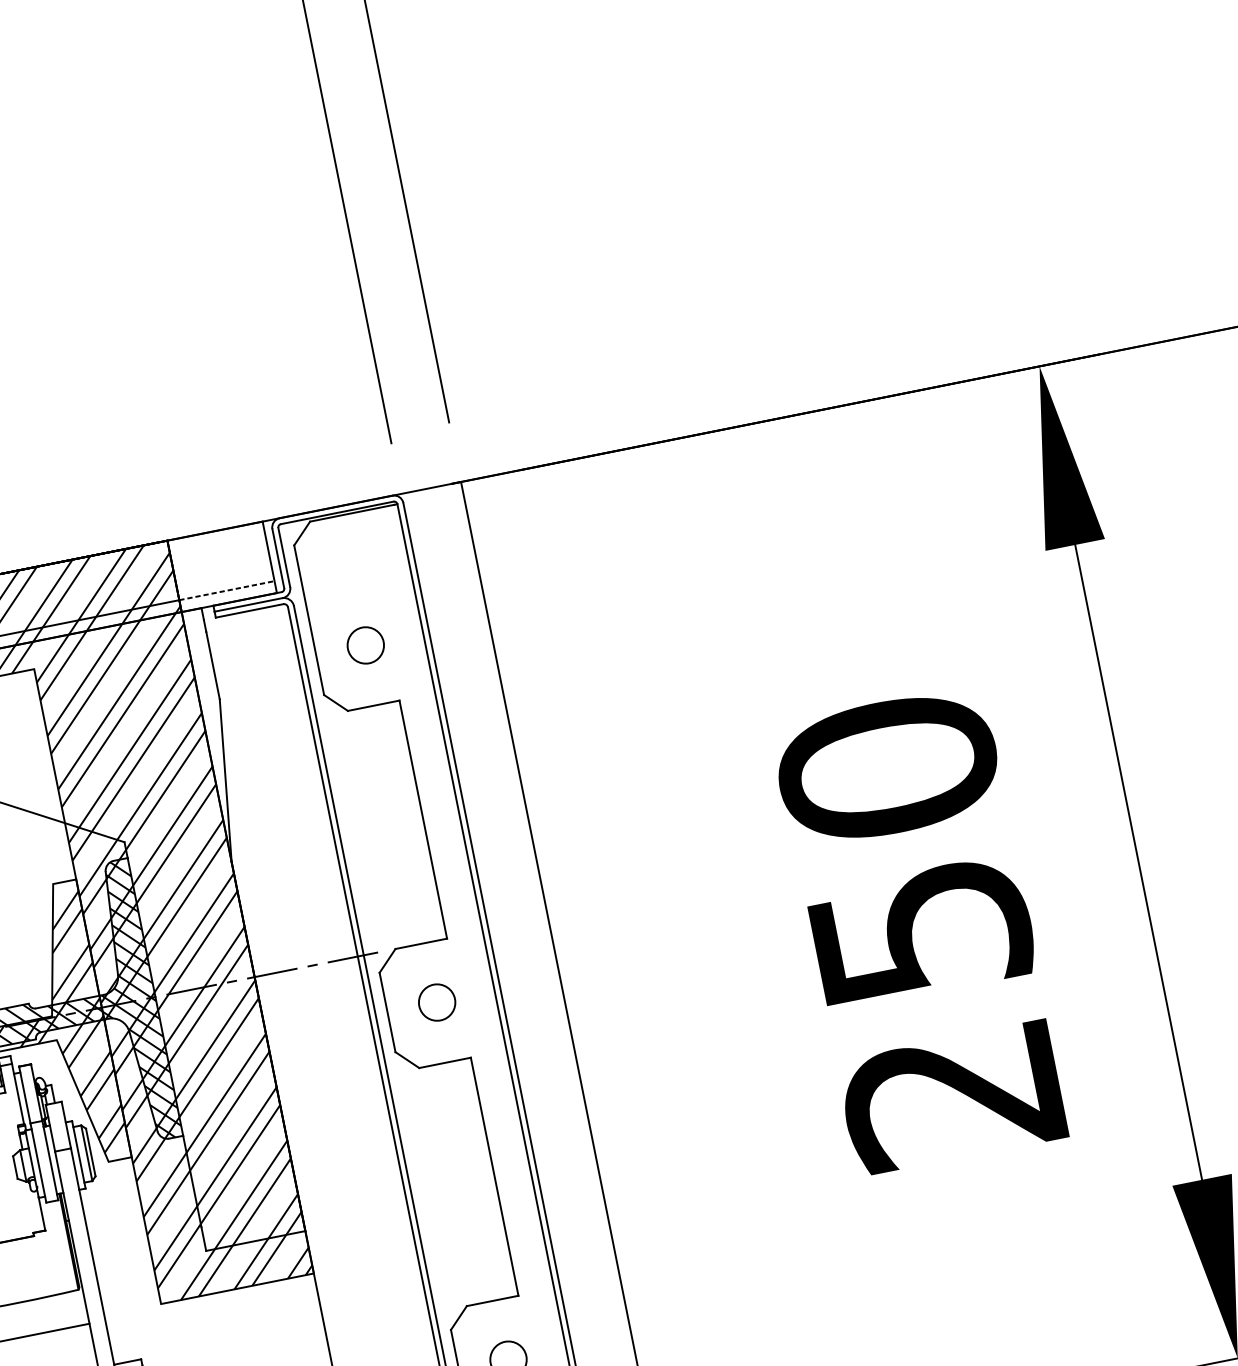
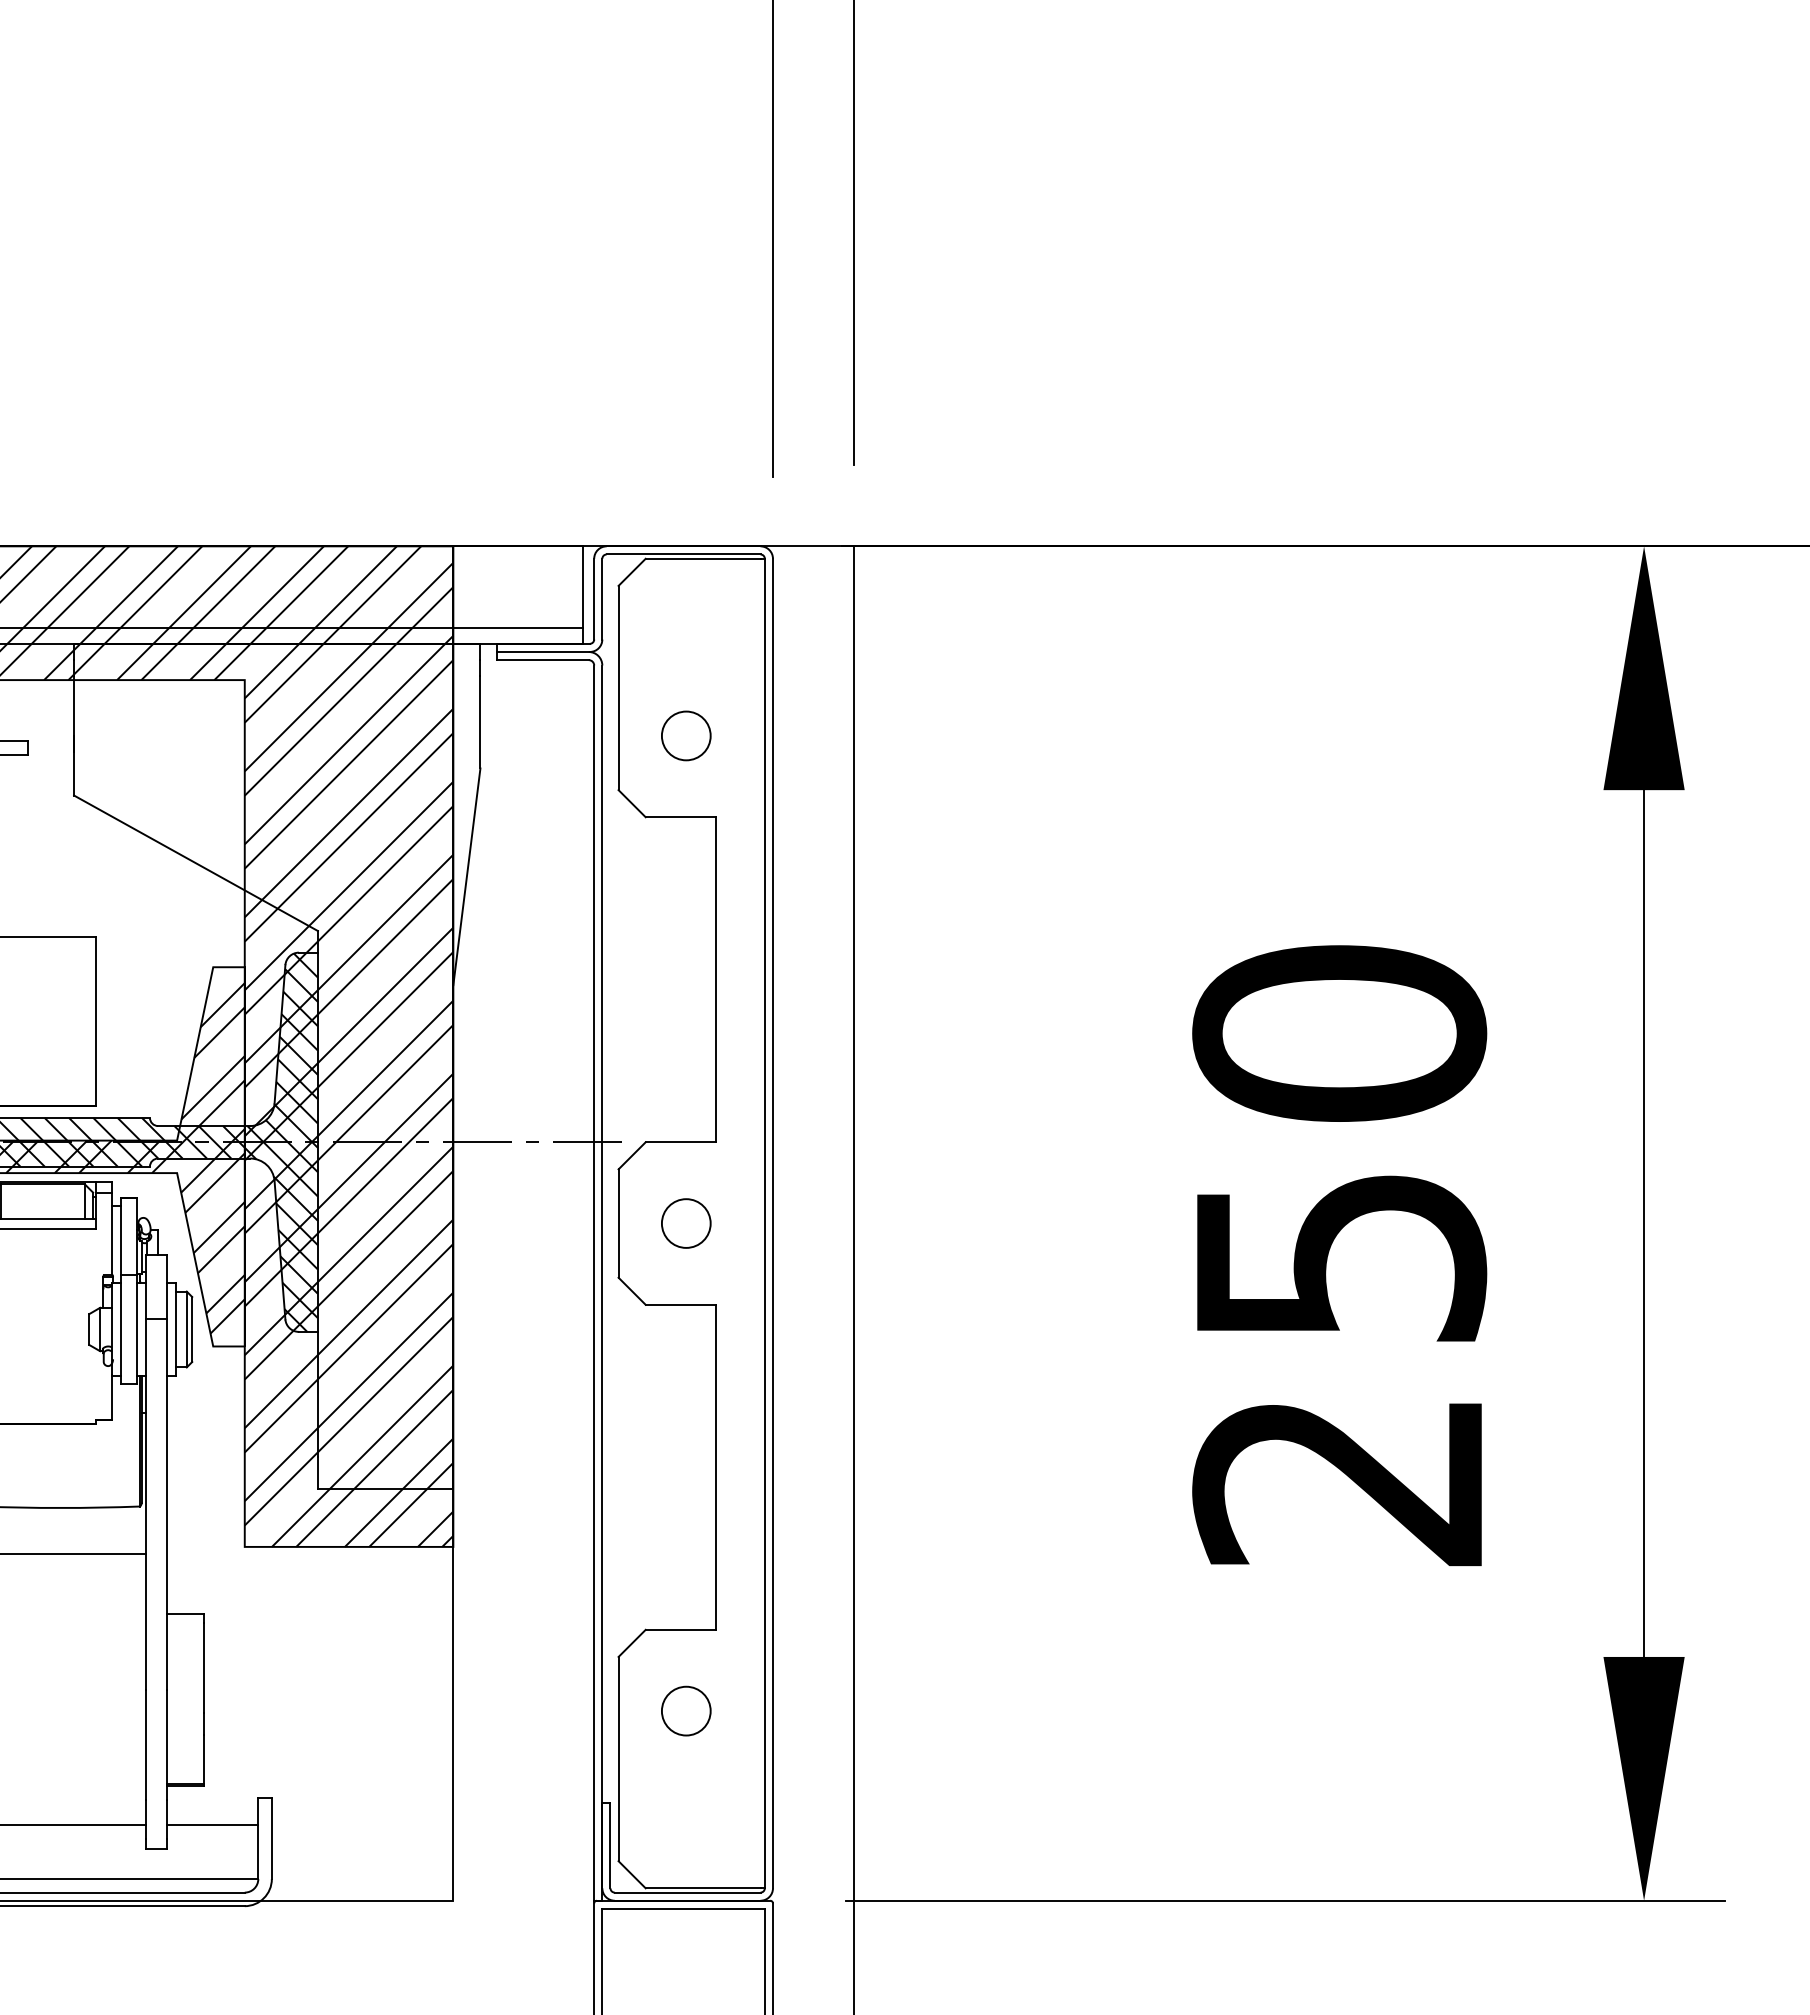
line: (227, 590) -> (518, 627), dashed -> solid

